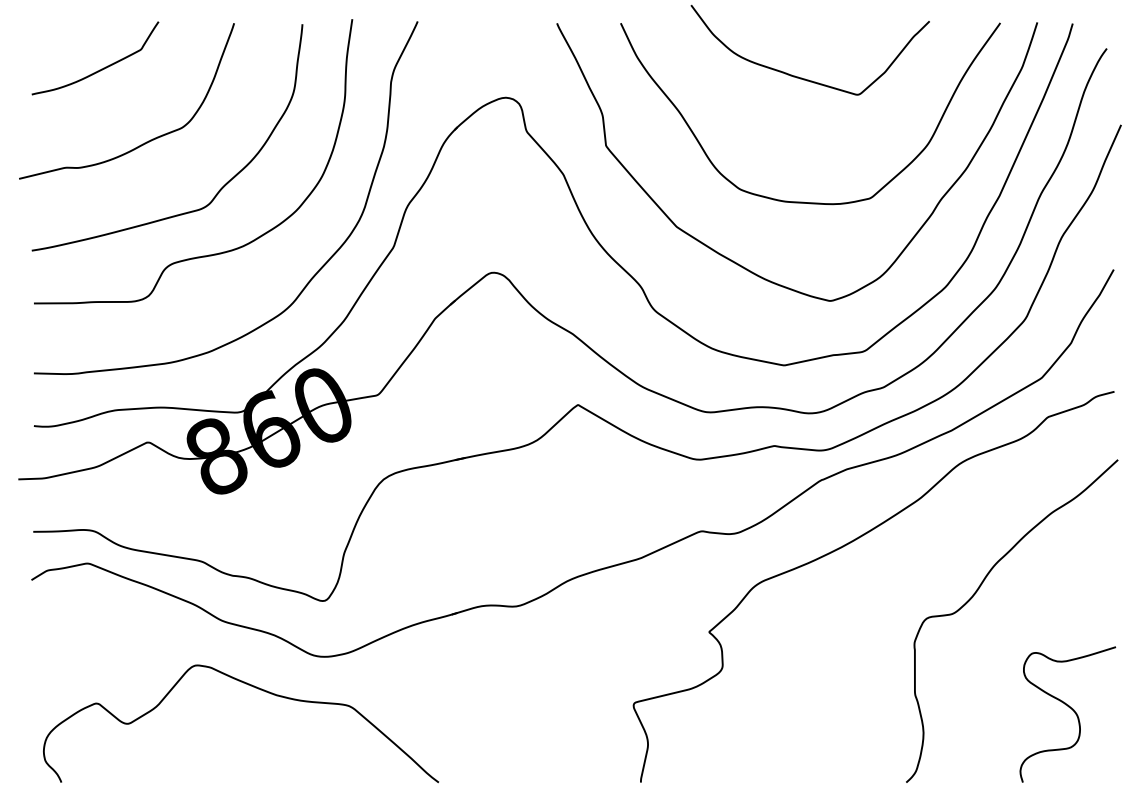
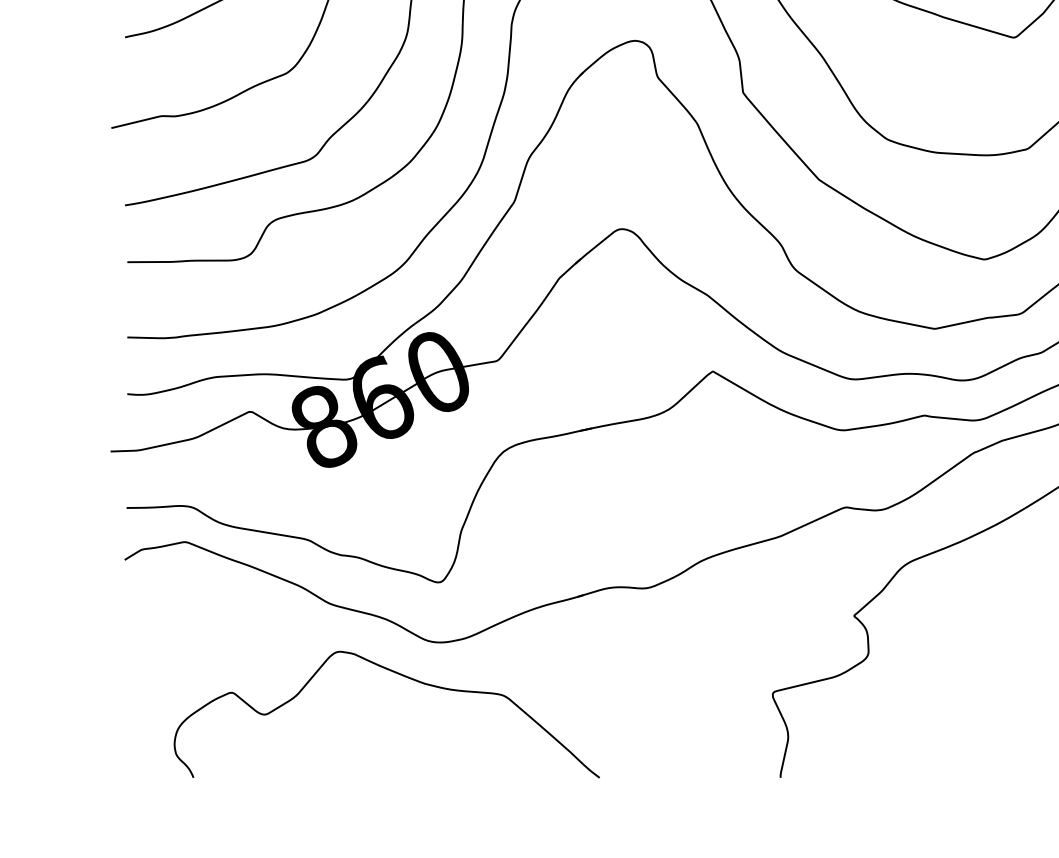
curve: (255, 688) -> (402, 676), moved

